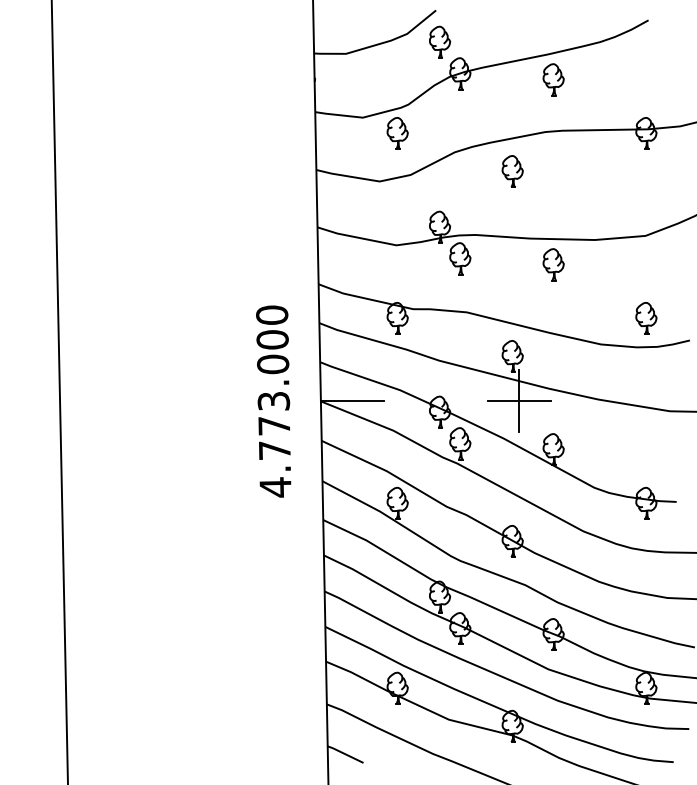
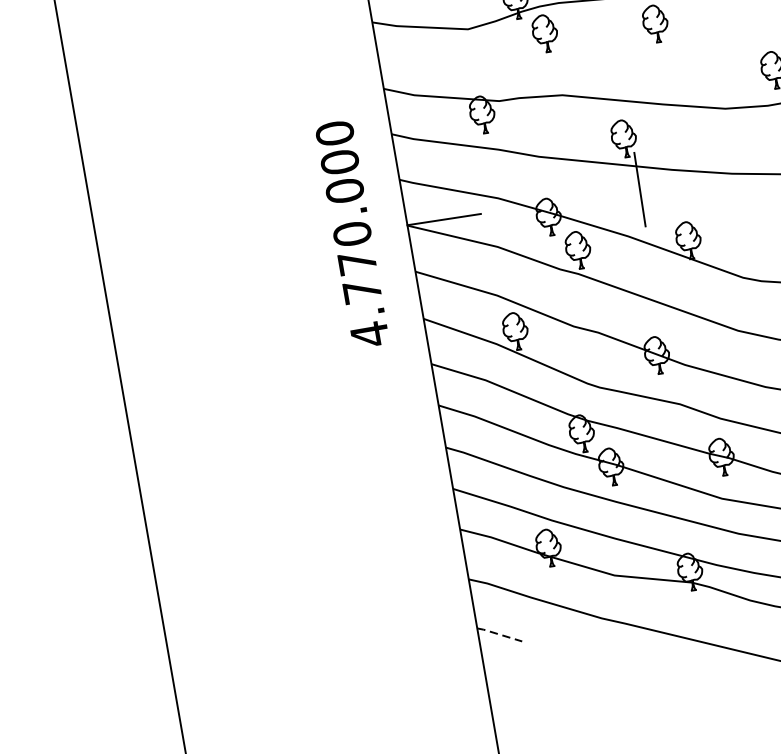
text: (273, 400) -> (351, 233), 4.773.000 -> 4.770.000
line: (519, 401) -> (640, 190), removed
line: (345, 754) -> (499, 634), solid -> dashed

